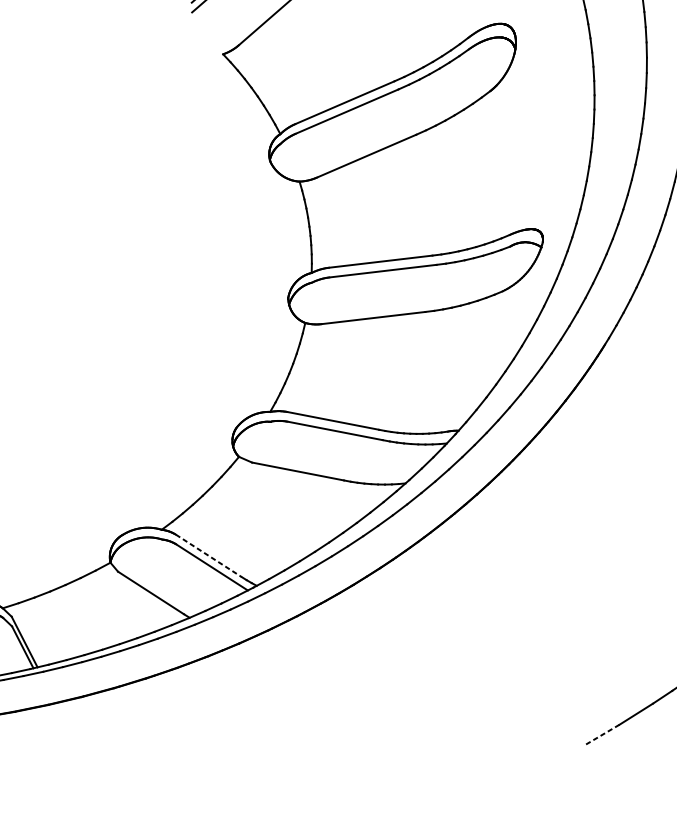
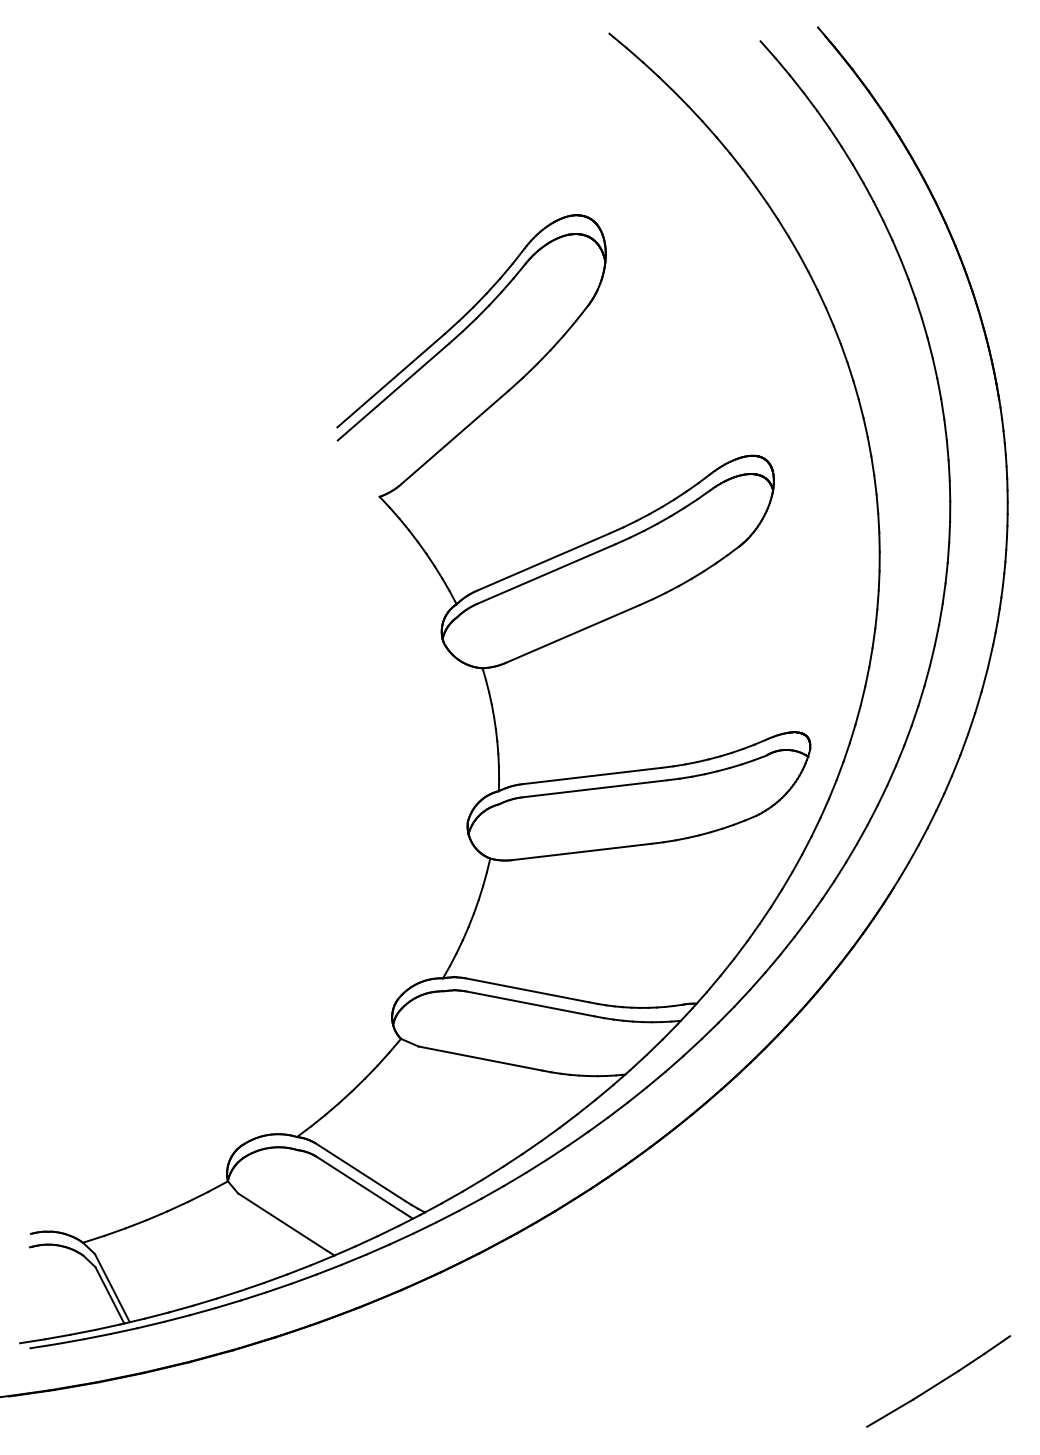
line: (208, 556) -> (360, 1172), dashed -> solid
line: (602, 735) -> (890, 1413), dashed -> solid

